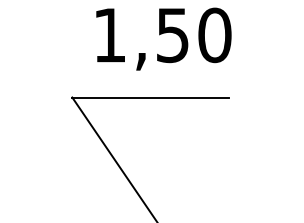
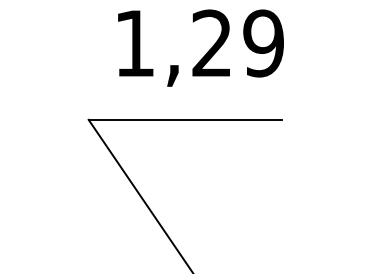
text: (194, 35) -> (238, 43), 1,50 -> 1,29

